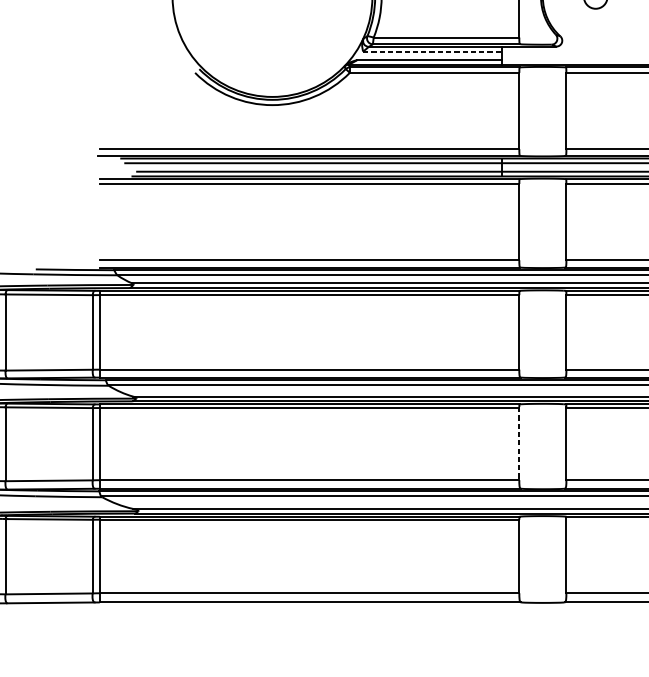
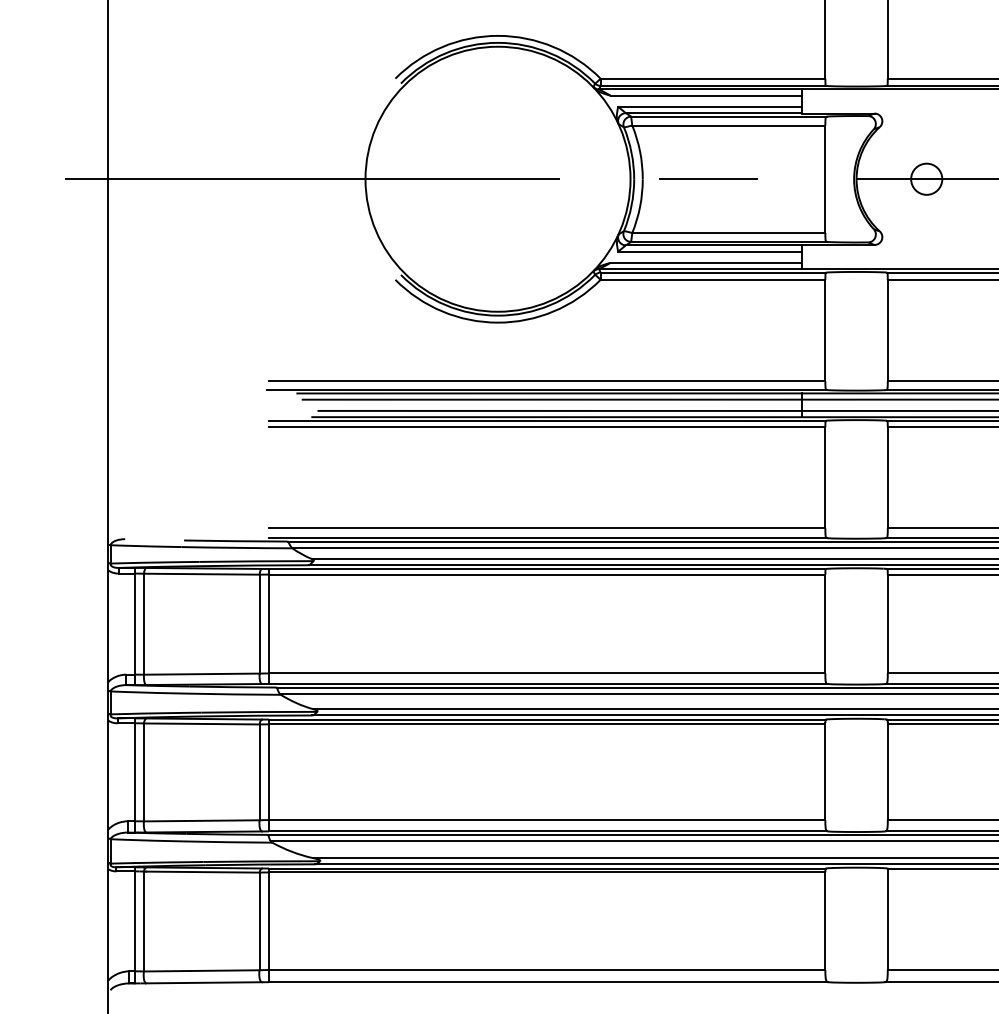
line: (432, 51) -> (710, 251), dashed -> solid
line: (519, 443) -> (825, 771), dashed -> solid

